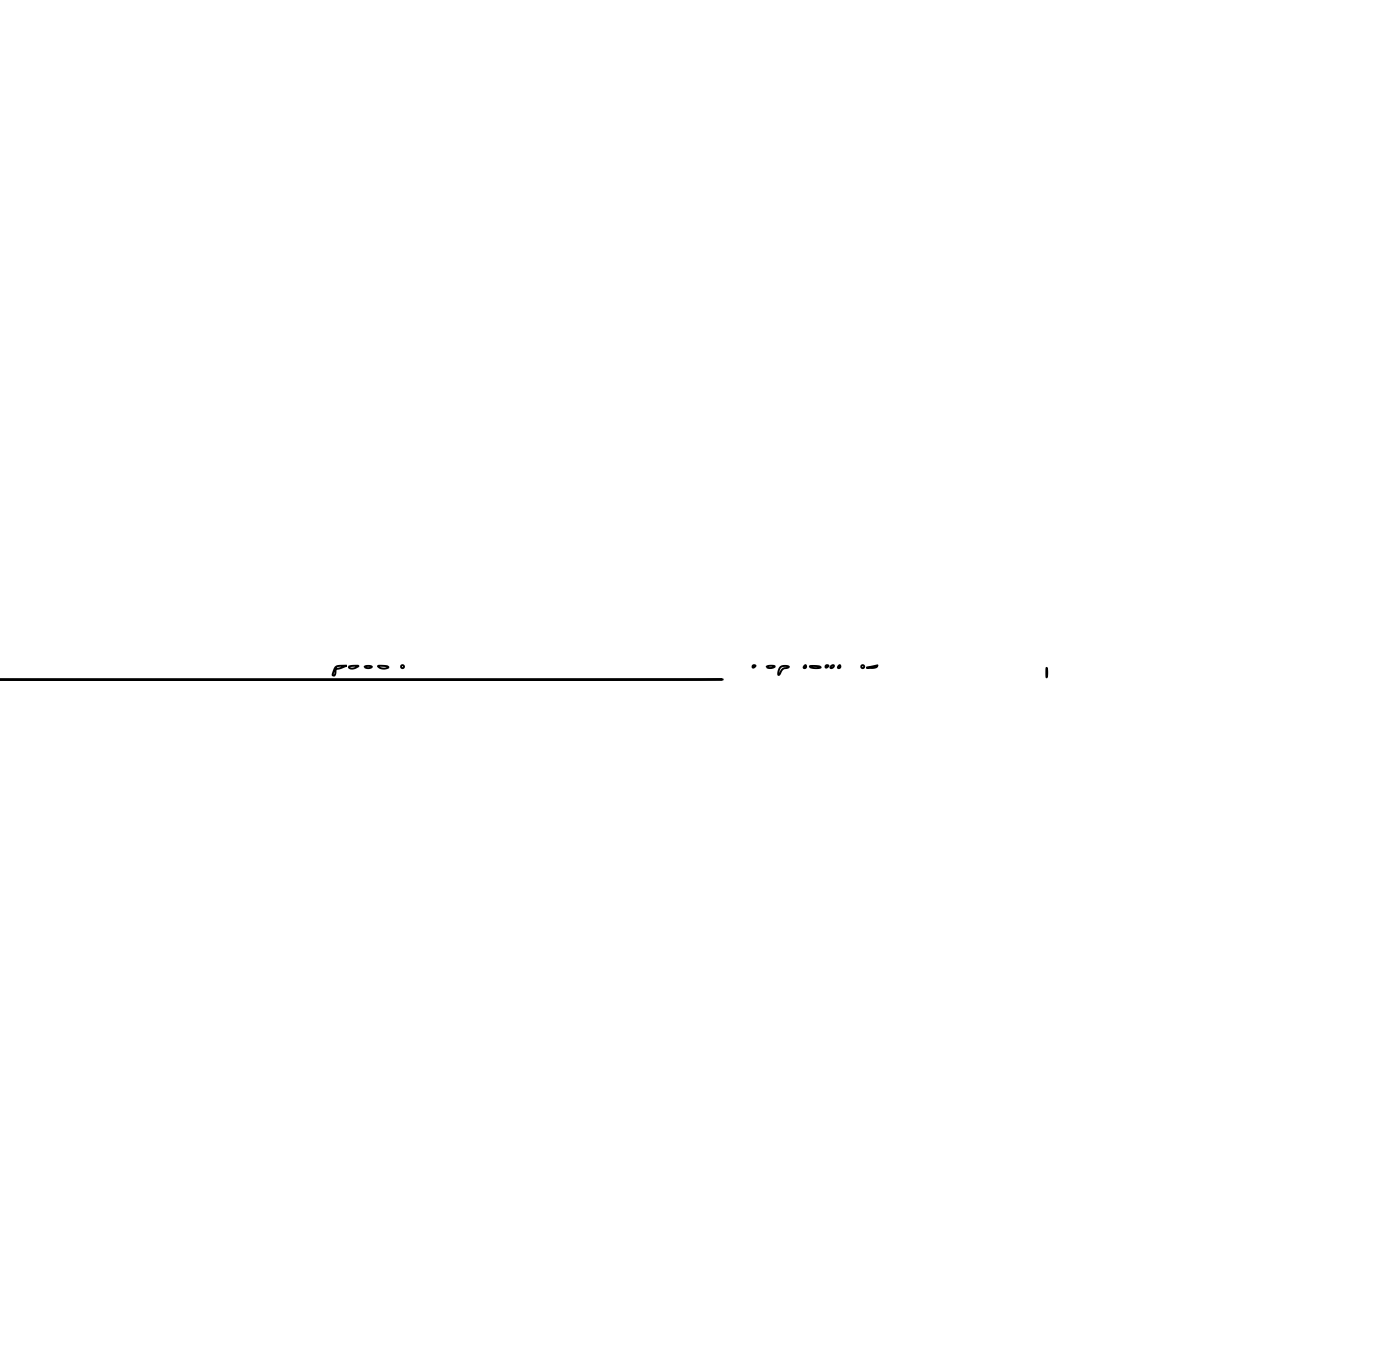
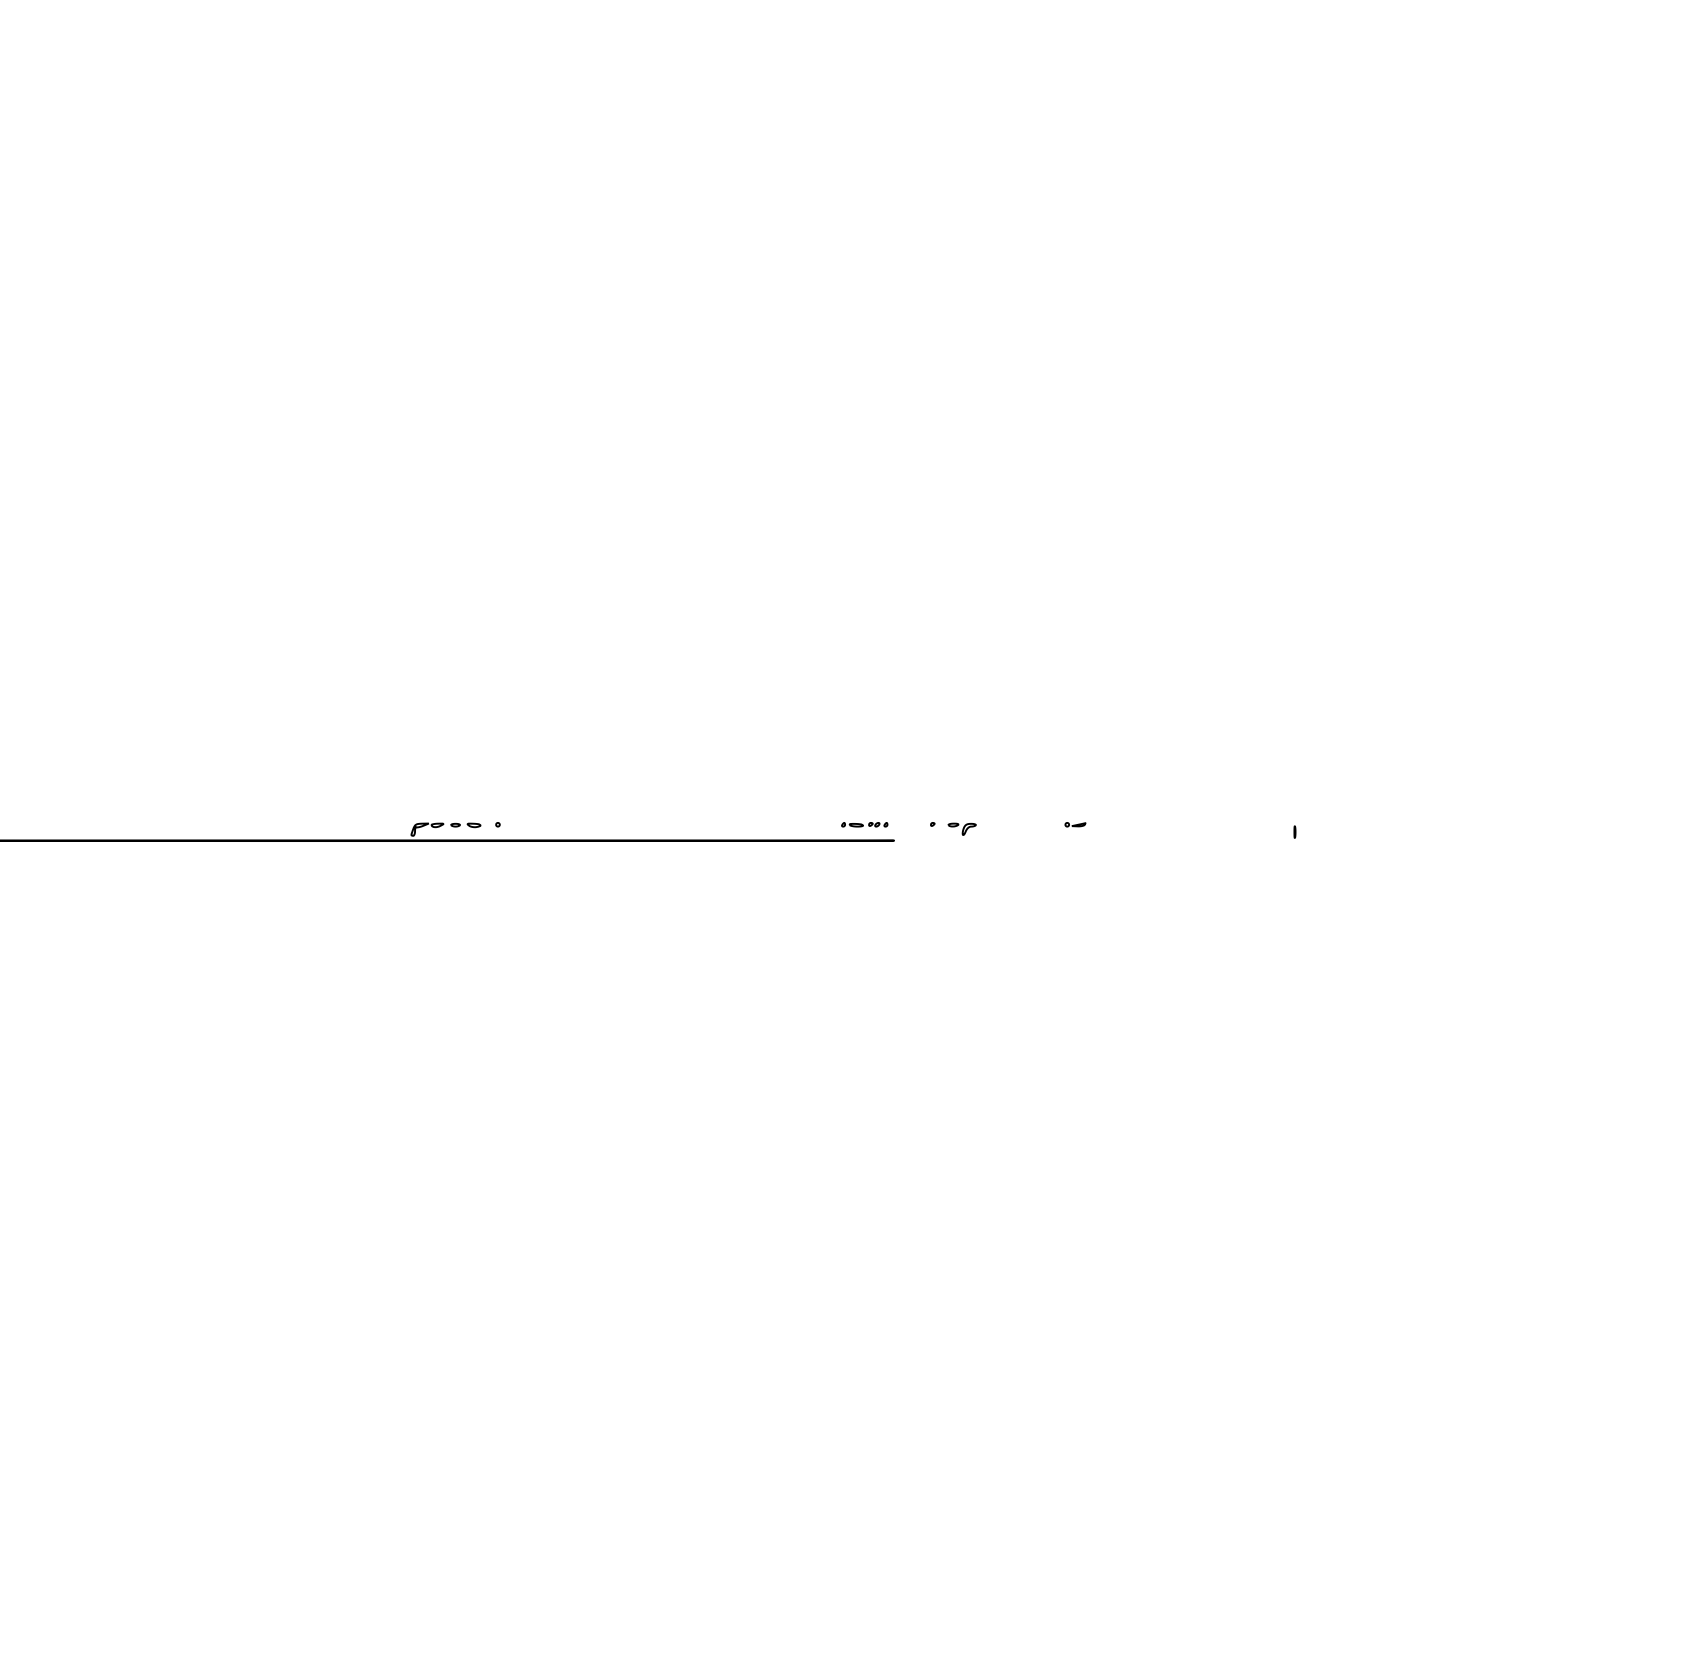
line: (821, 666) -> (864, 824), moved

